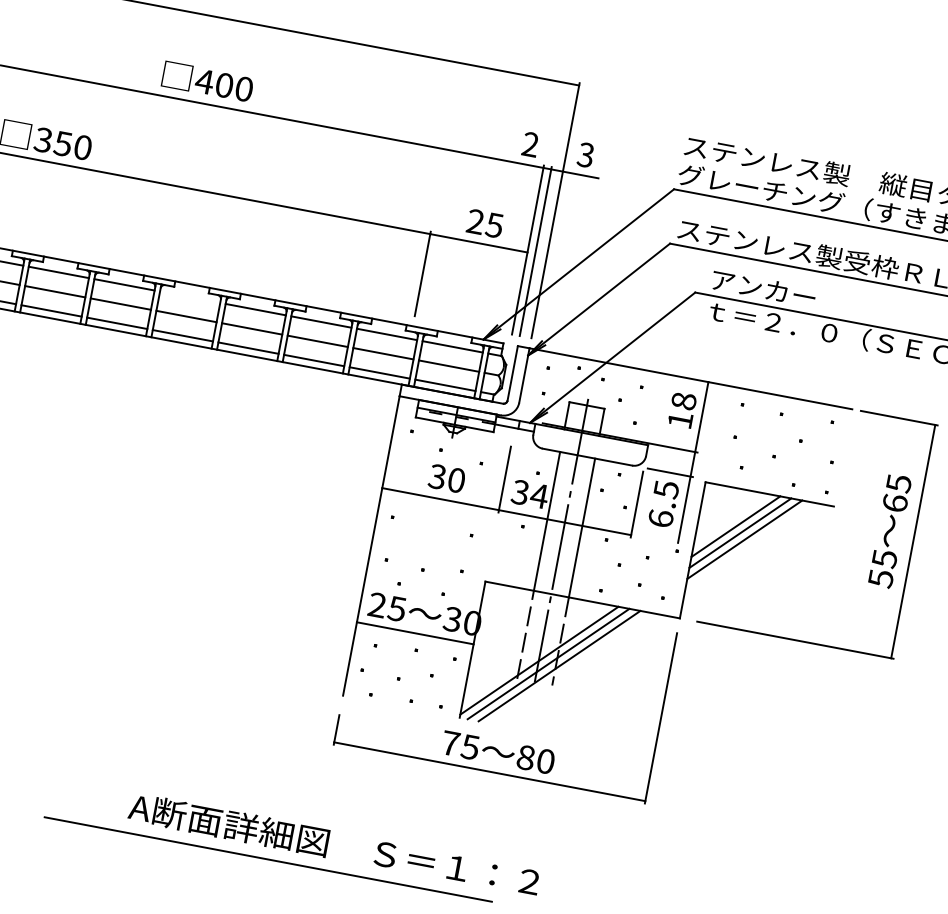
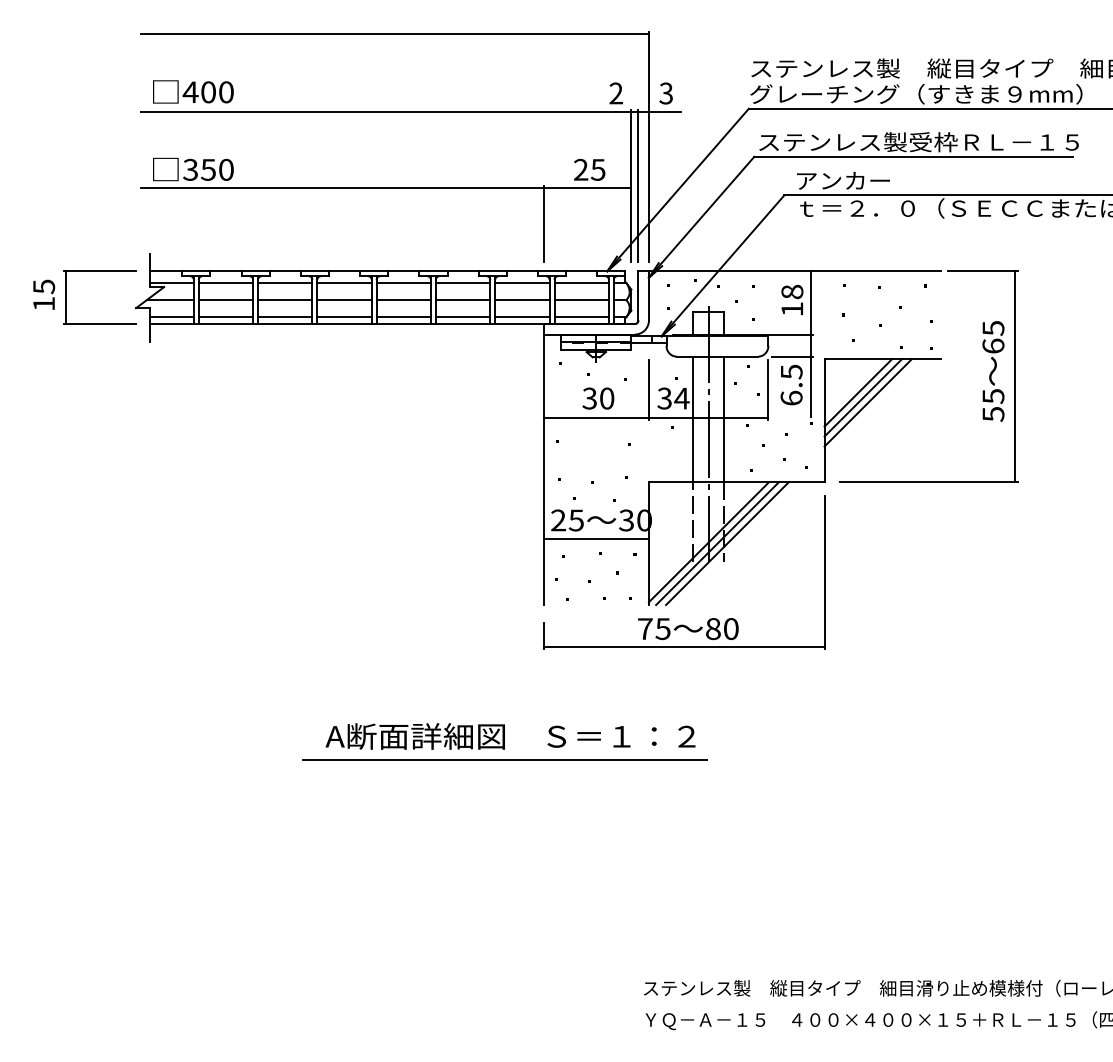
text: (207, 81) -> (193, 91), moved
line: (190, 296) -> (344, 282), added
text: (334, 844) -> (510, 736), moved

